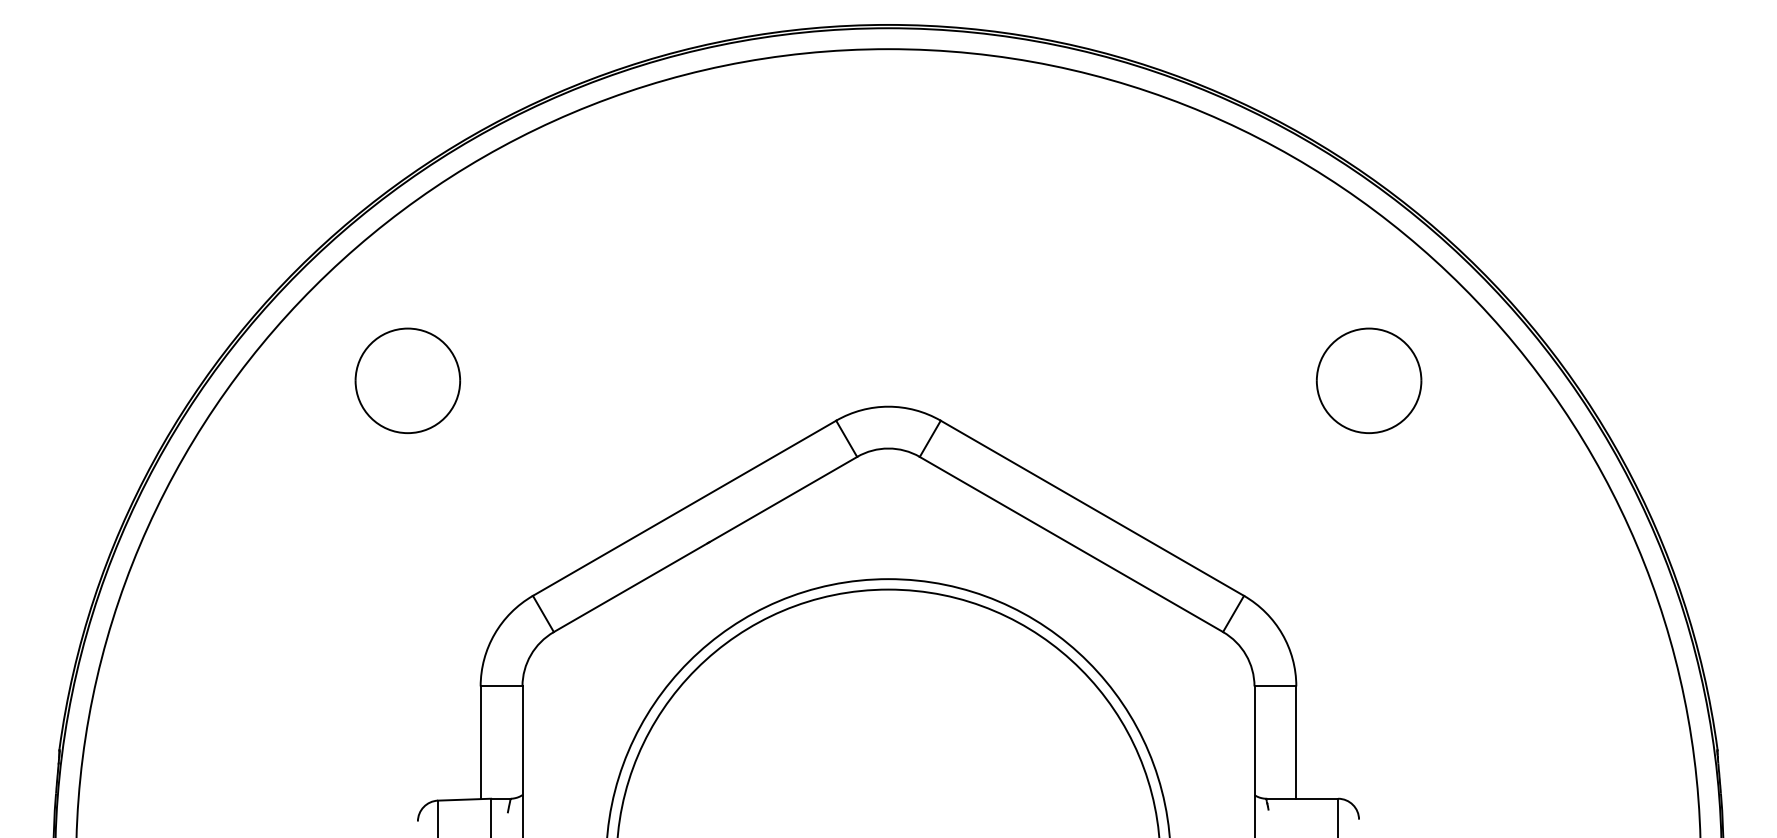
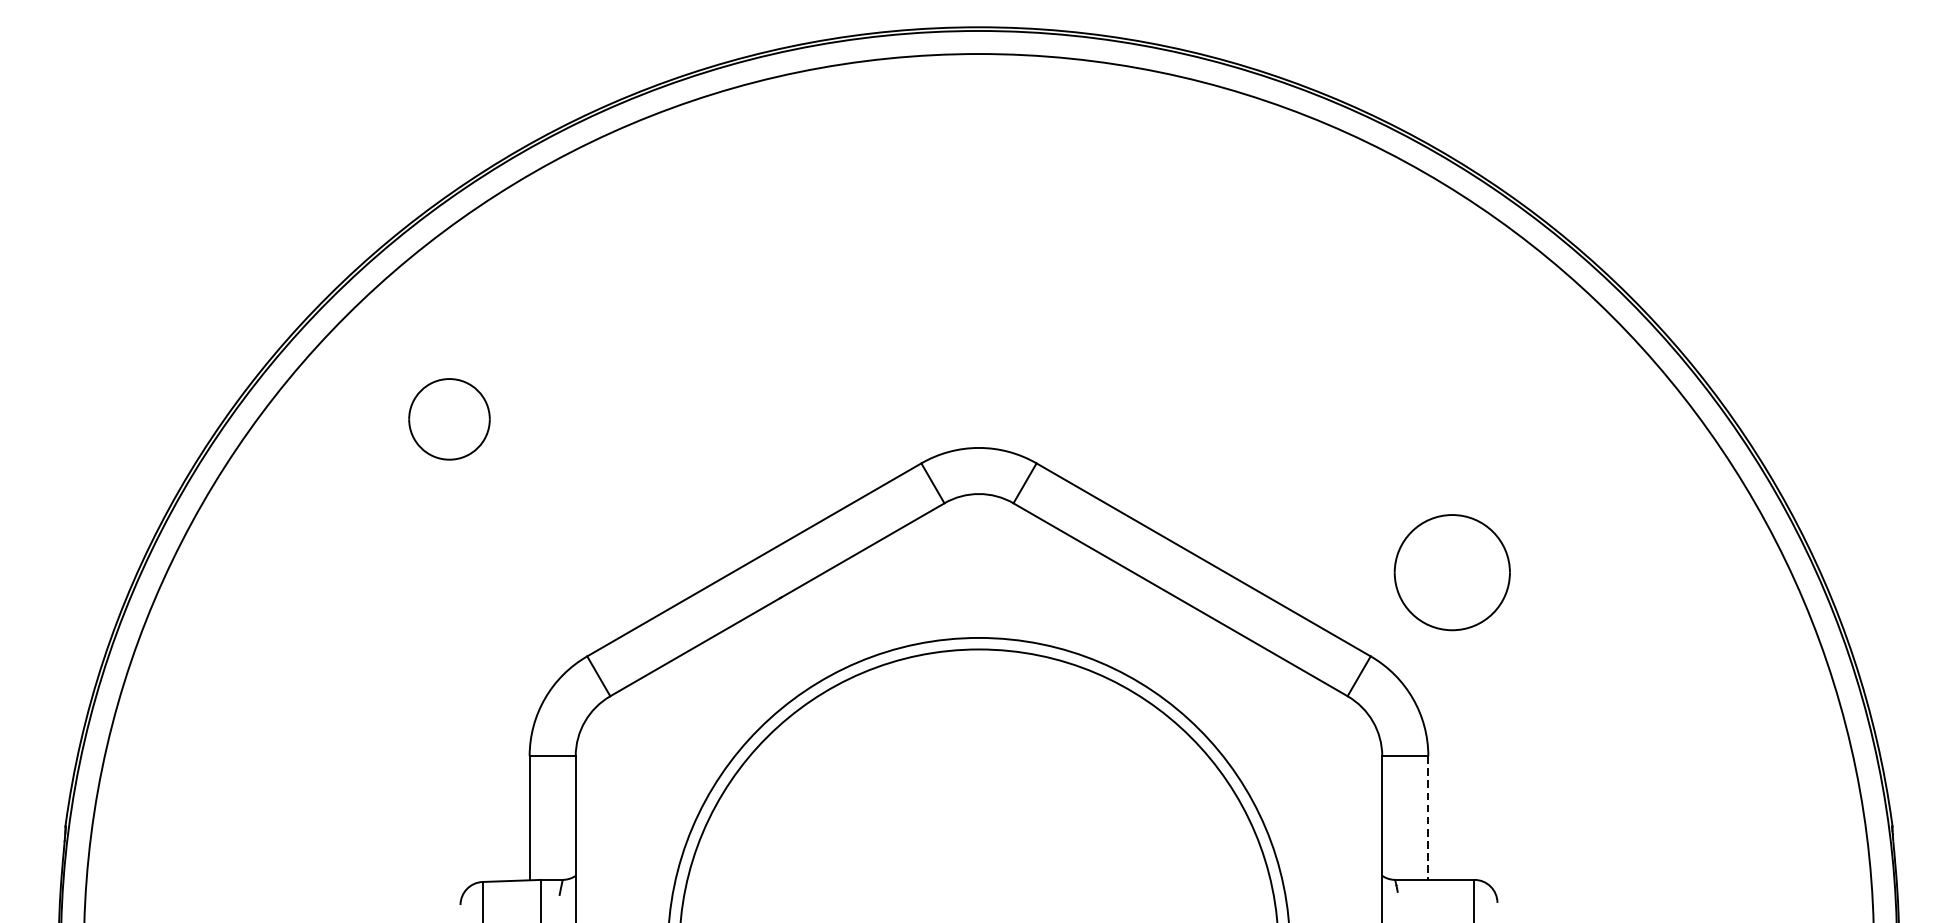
part: (407, 380) -> (449, 419), size x0.7
part: (1368, 380) -> (1451, 572), moved
line: (1296, 743) -> (1428, 819), solid -> dashed

